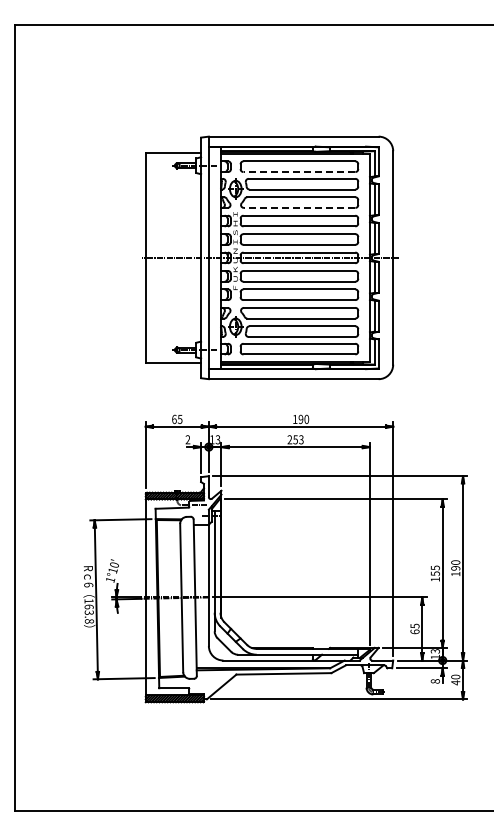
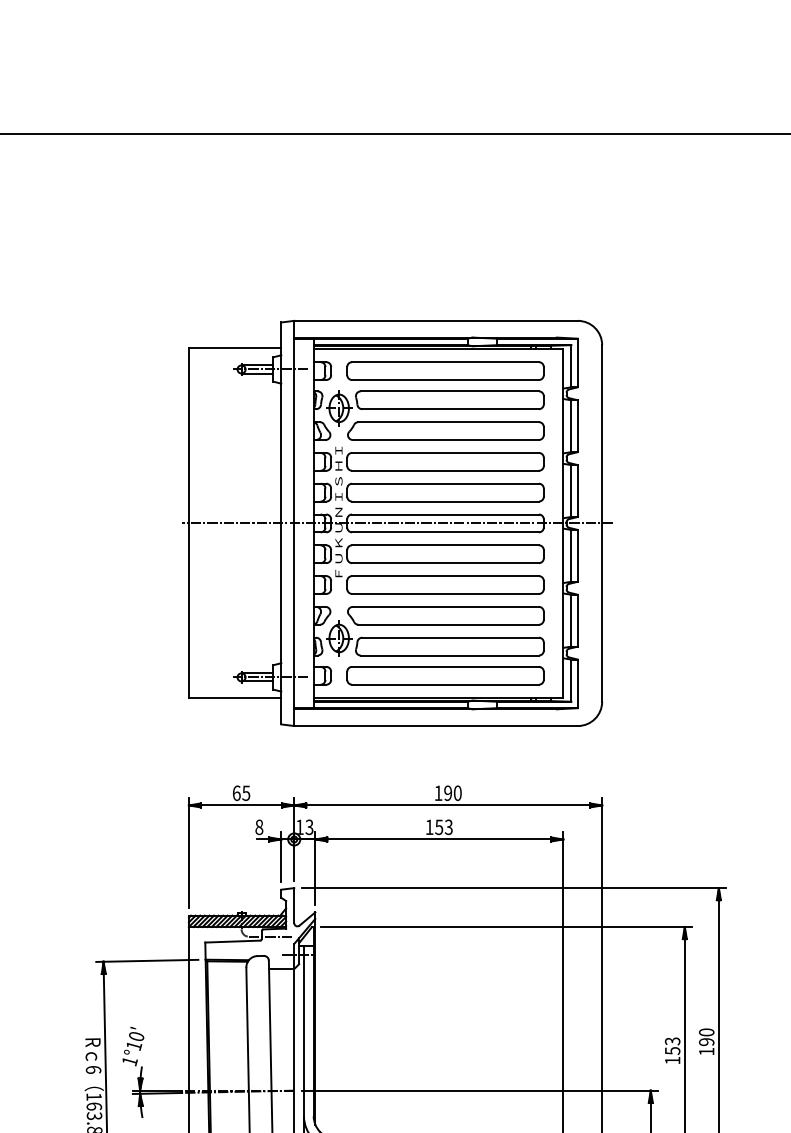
line: (299, 172) -> (445, 380), dashed -> solid
line: (299, 207) -> (445, 439), dashed -> solid
text: (187, 439) -> (258, 826), 2 -> 8
text: (289, 439) -> (428, 826), 253 -> 153
text: (434, 567) -> (671, 1040), 155 -> 153

